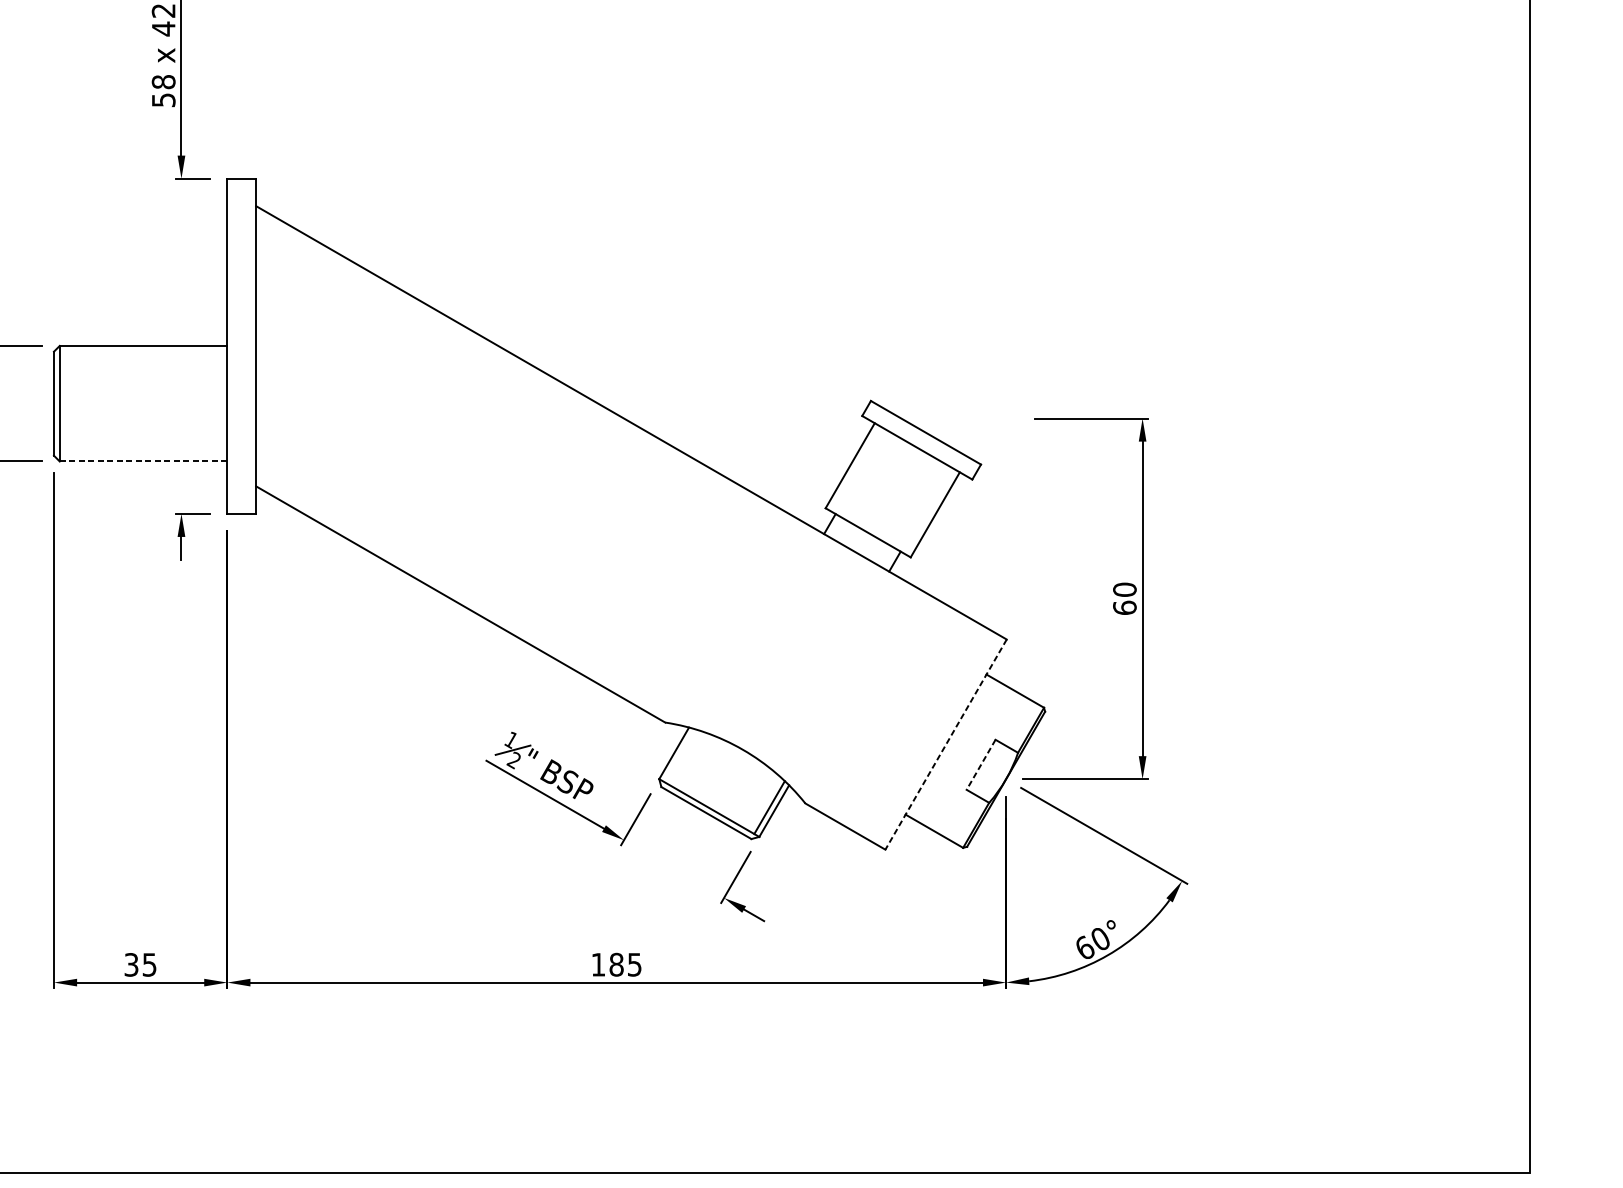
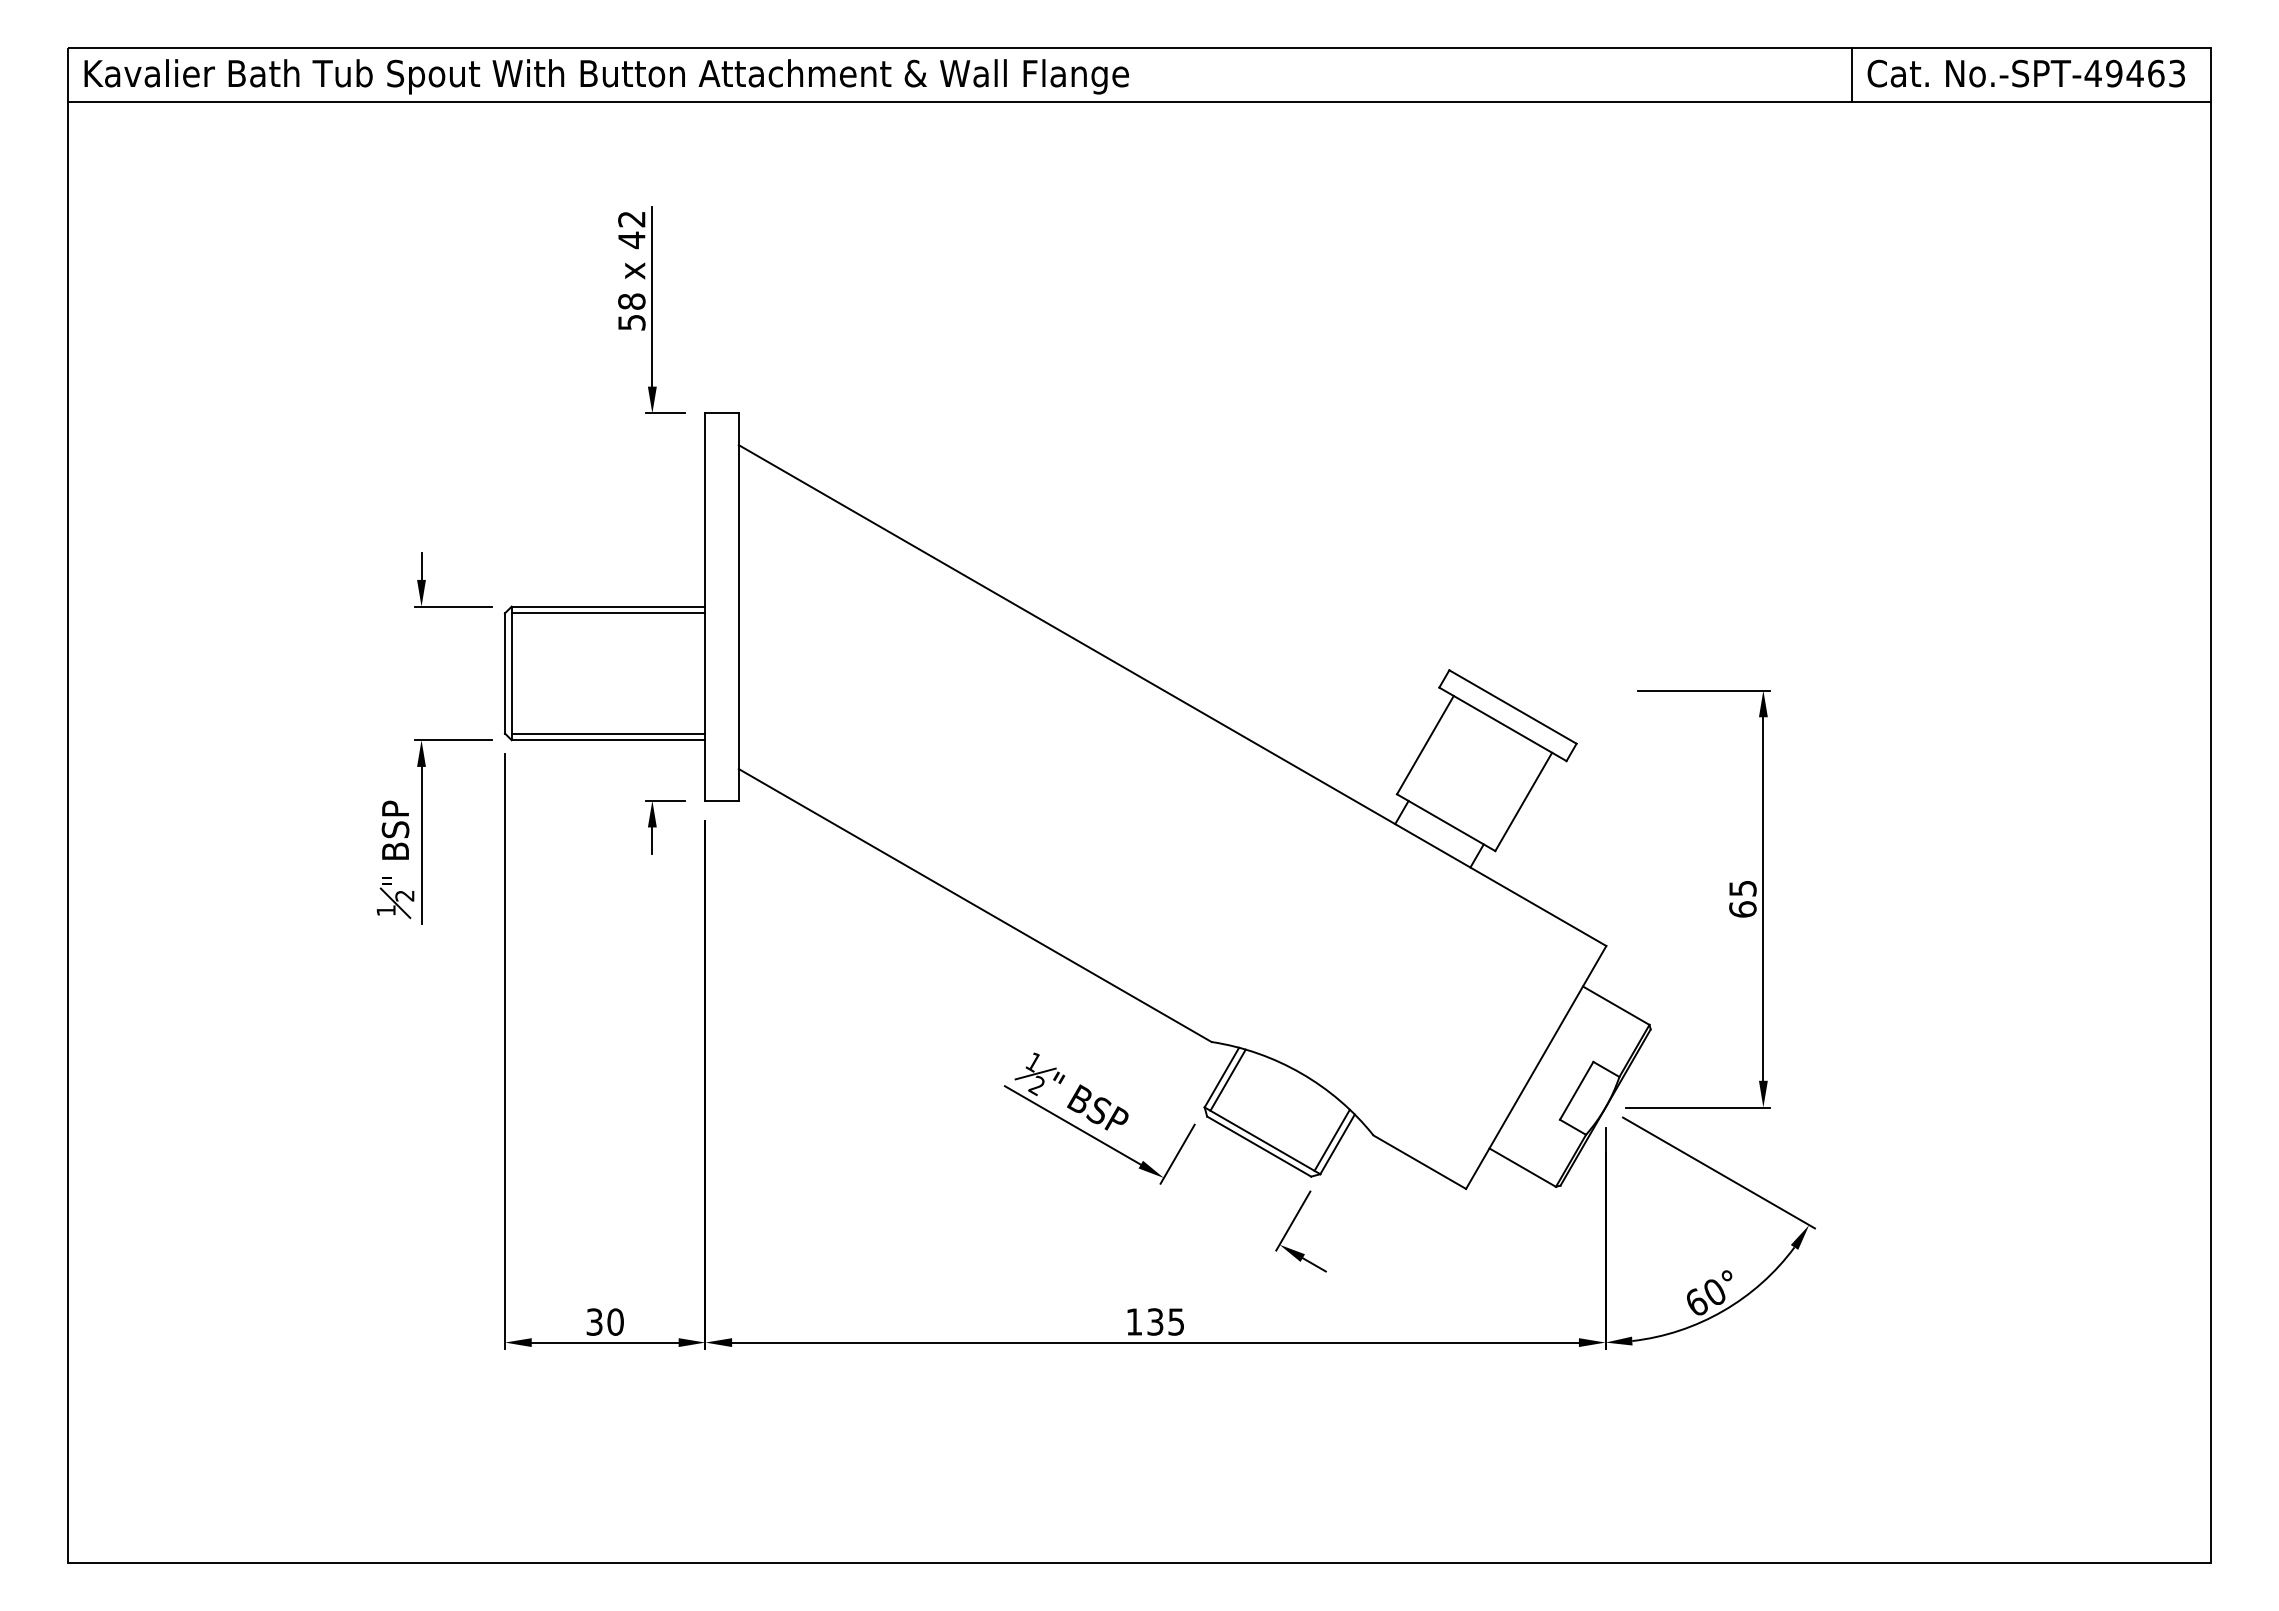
line: (143, 351) -> (608, 613), added
line: (143, 455) -> (608, 733), added
line: (143, 461) -> (608, 740), dashed -> solid
text: (1124, 589) -> (1742, 888), 60 -> 65
line: (945, 744) -> (1535, 1067), dashed -> solid
line: (679, 755) -> (1227, 1079), added
line: (980, 765) -> (1576, 1091), dashed -> solid
text: (149, 964) -> (615, 1321), 35 -> 30
text: (616, 964) -> (1155, 1321), 185 -> 135

